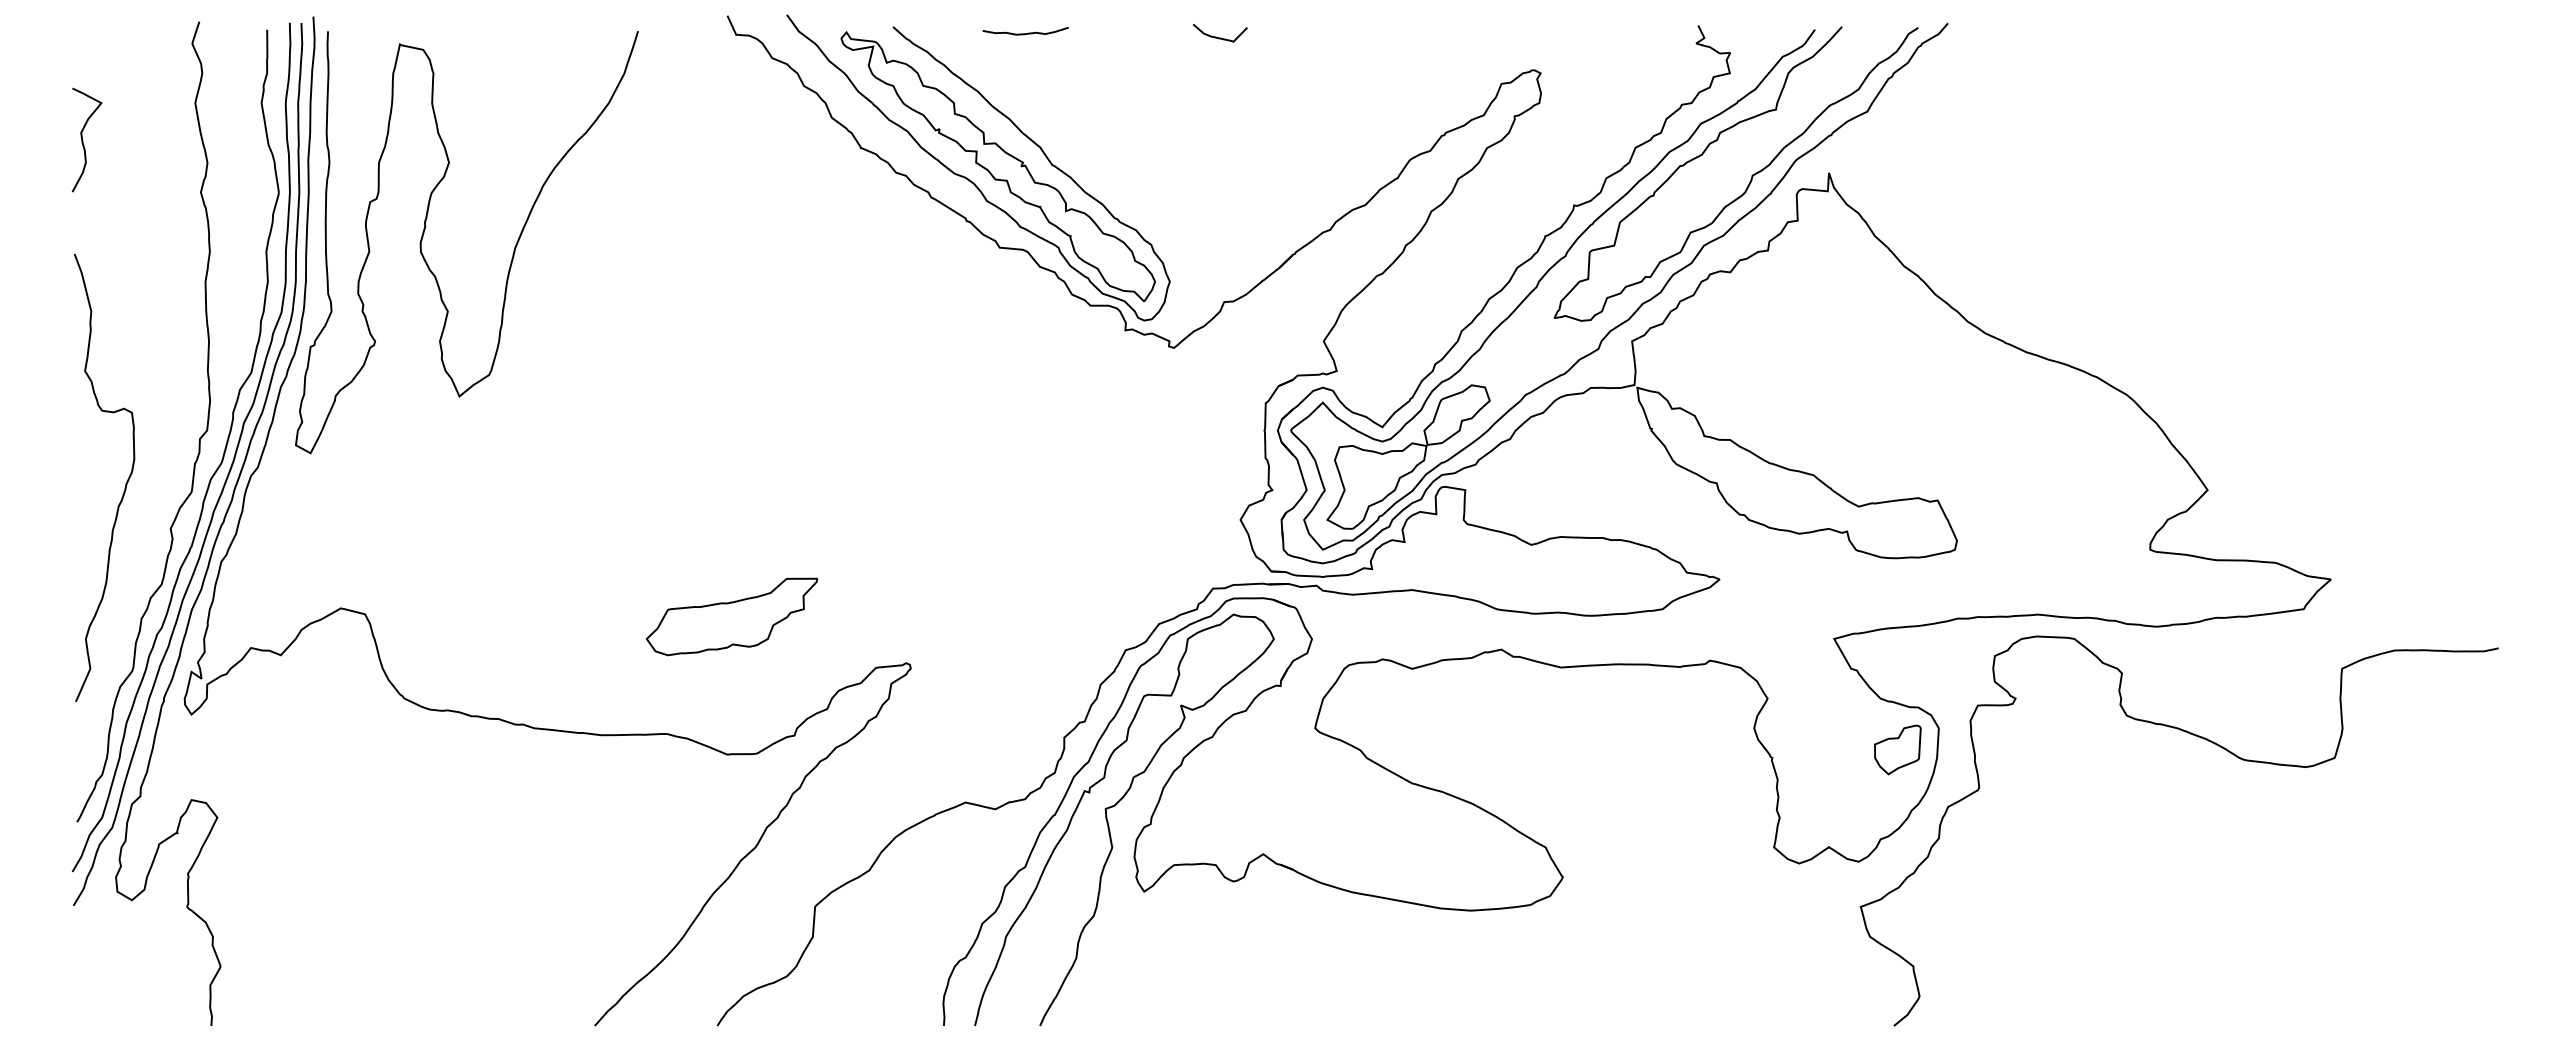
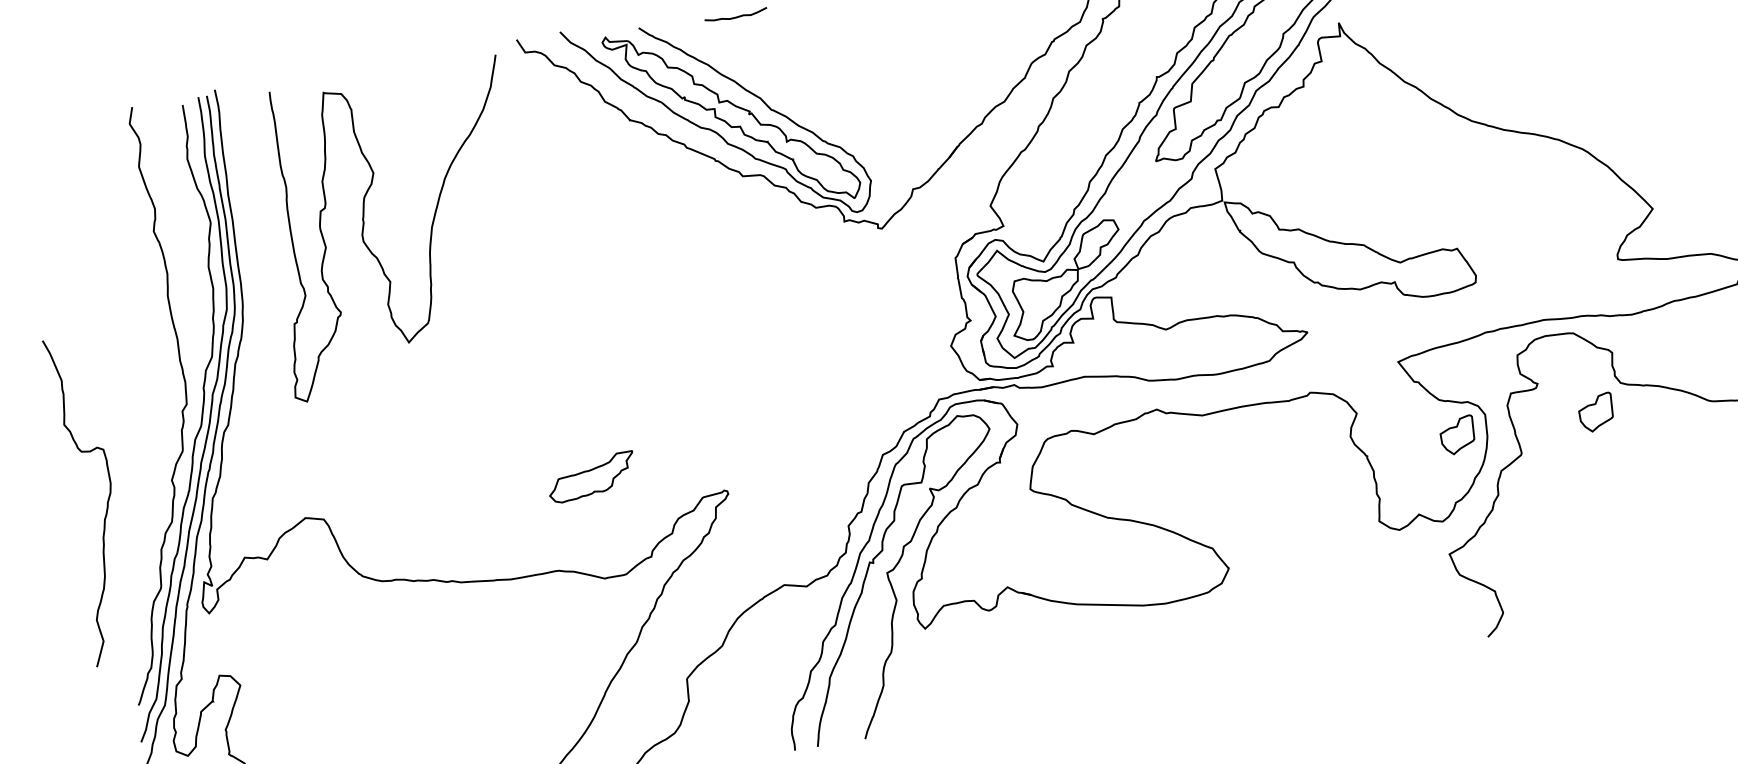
curve: (83, 140) -> (61, 207), removed
curve: (425, 230) -> (364, 225), moved
curve: (125, 483) -> (107, 501), moved
part: (731, 616) -> (591, 477), size x0.7
part: (2087, 749) -> (1596, 412), added

